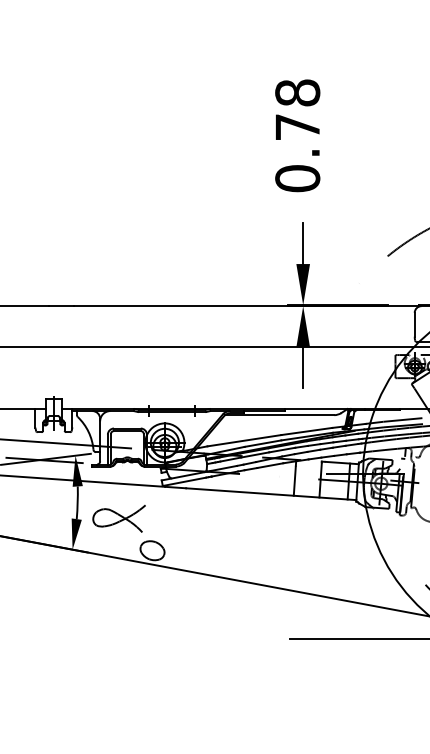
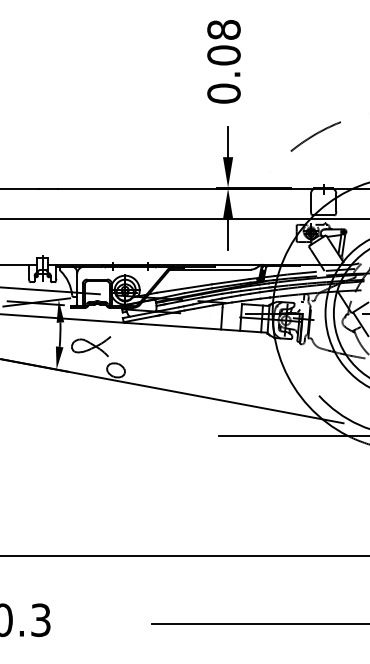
text: (297, 127) -> (223, 55), 0.78 -> 0.08

